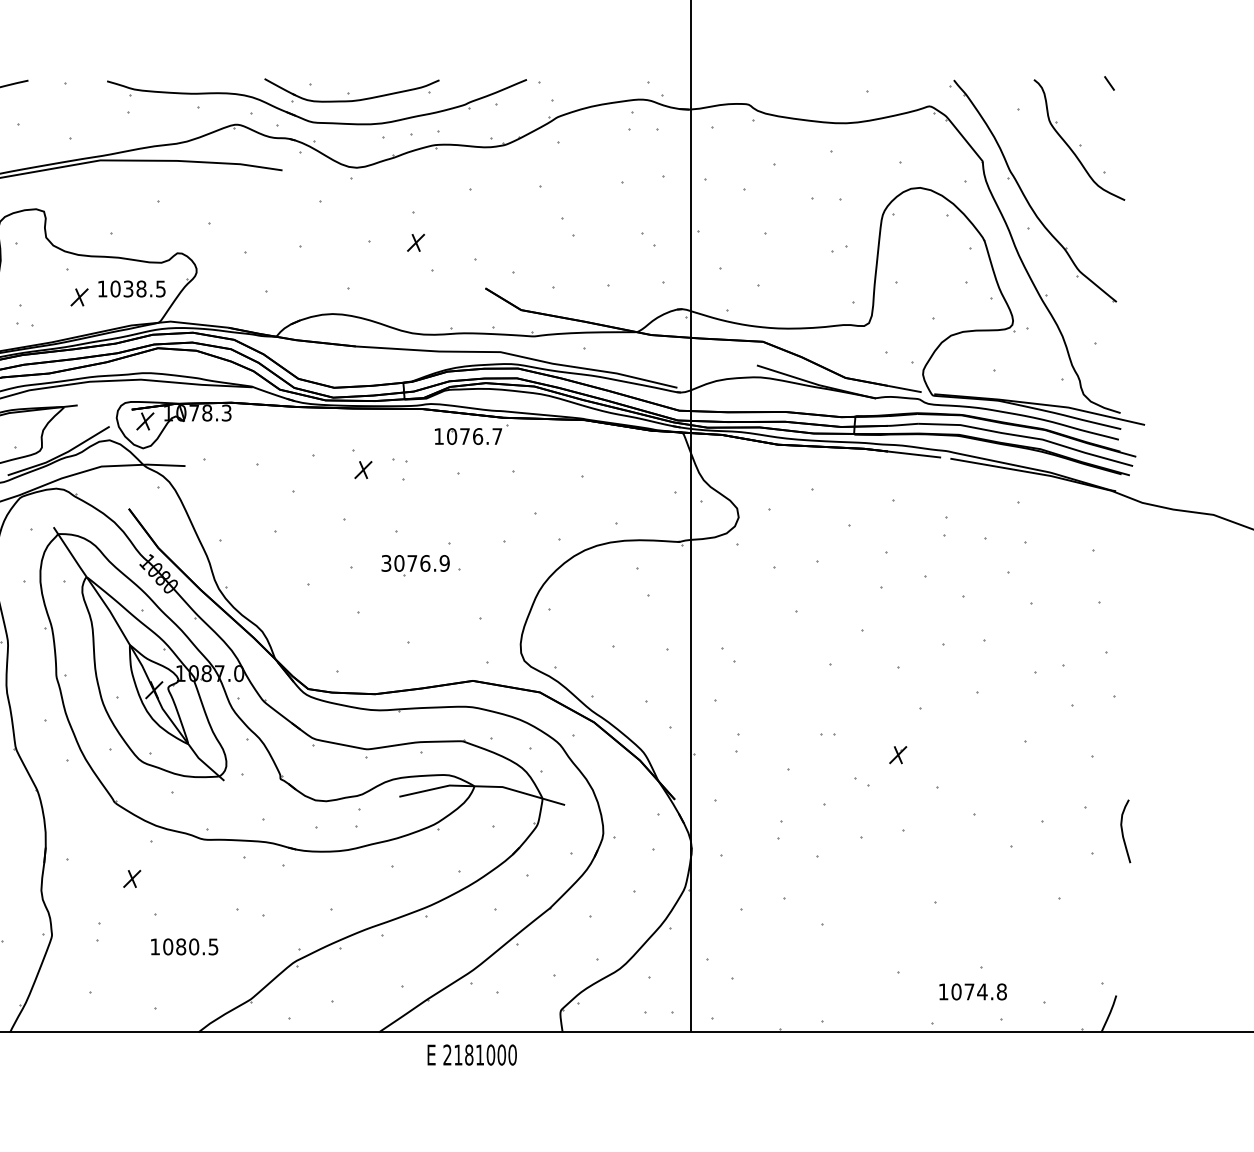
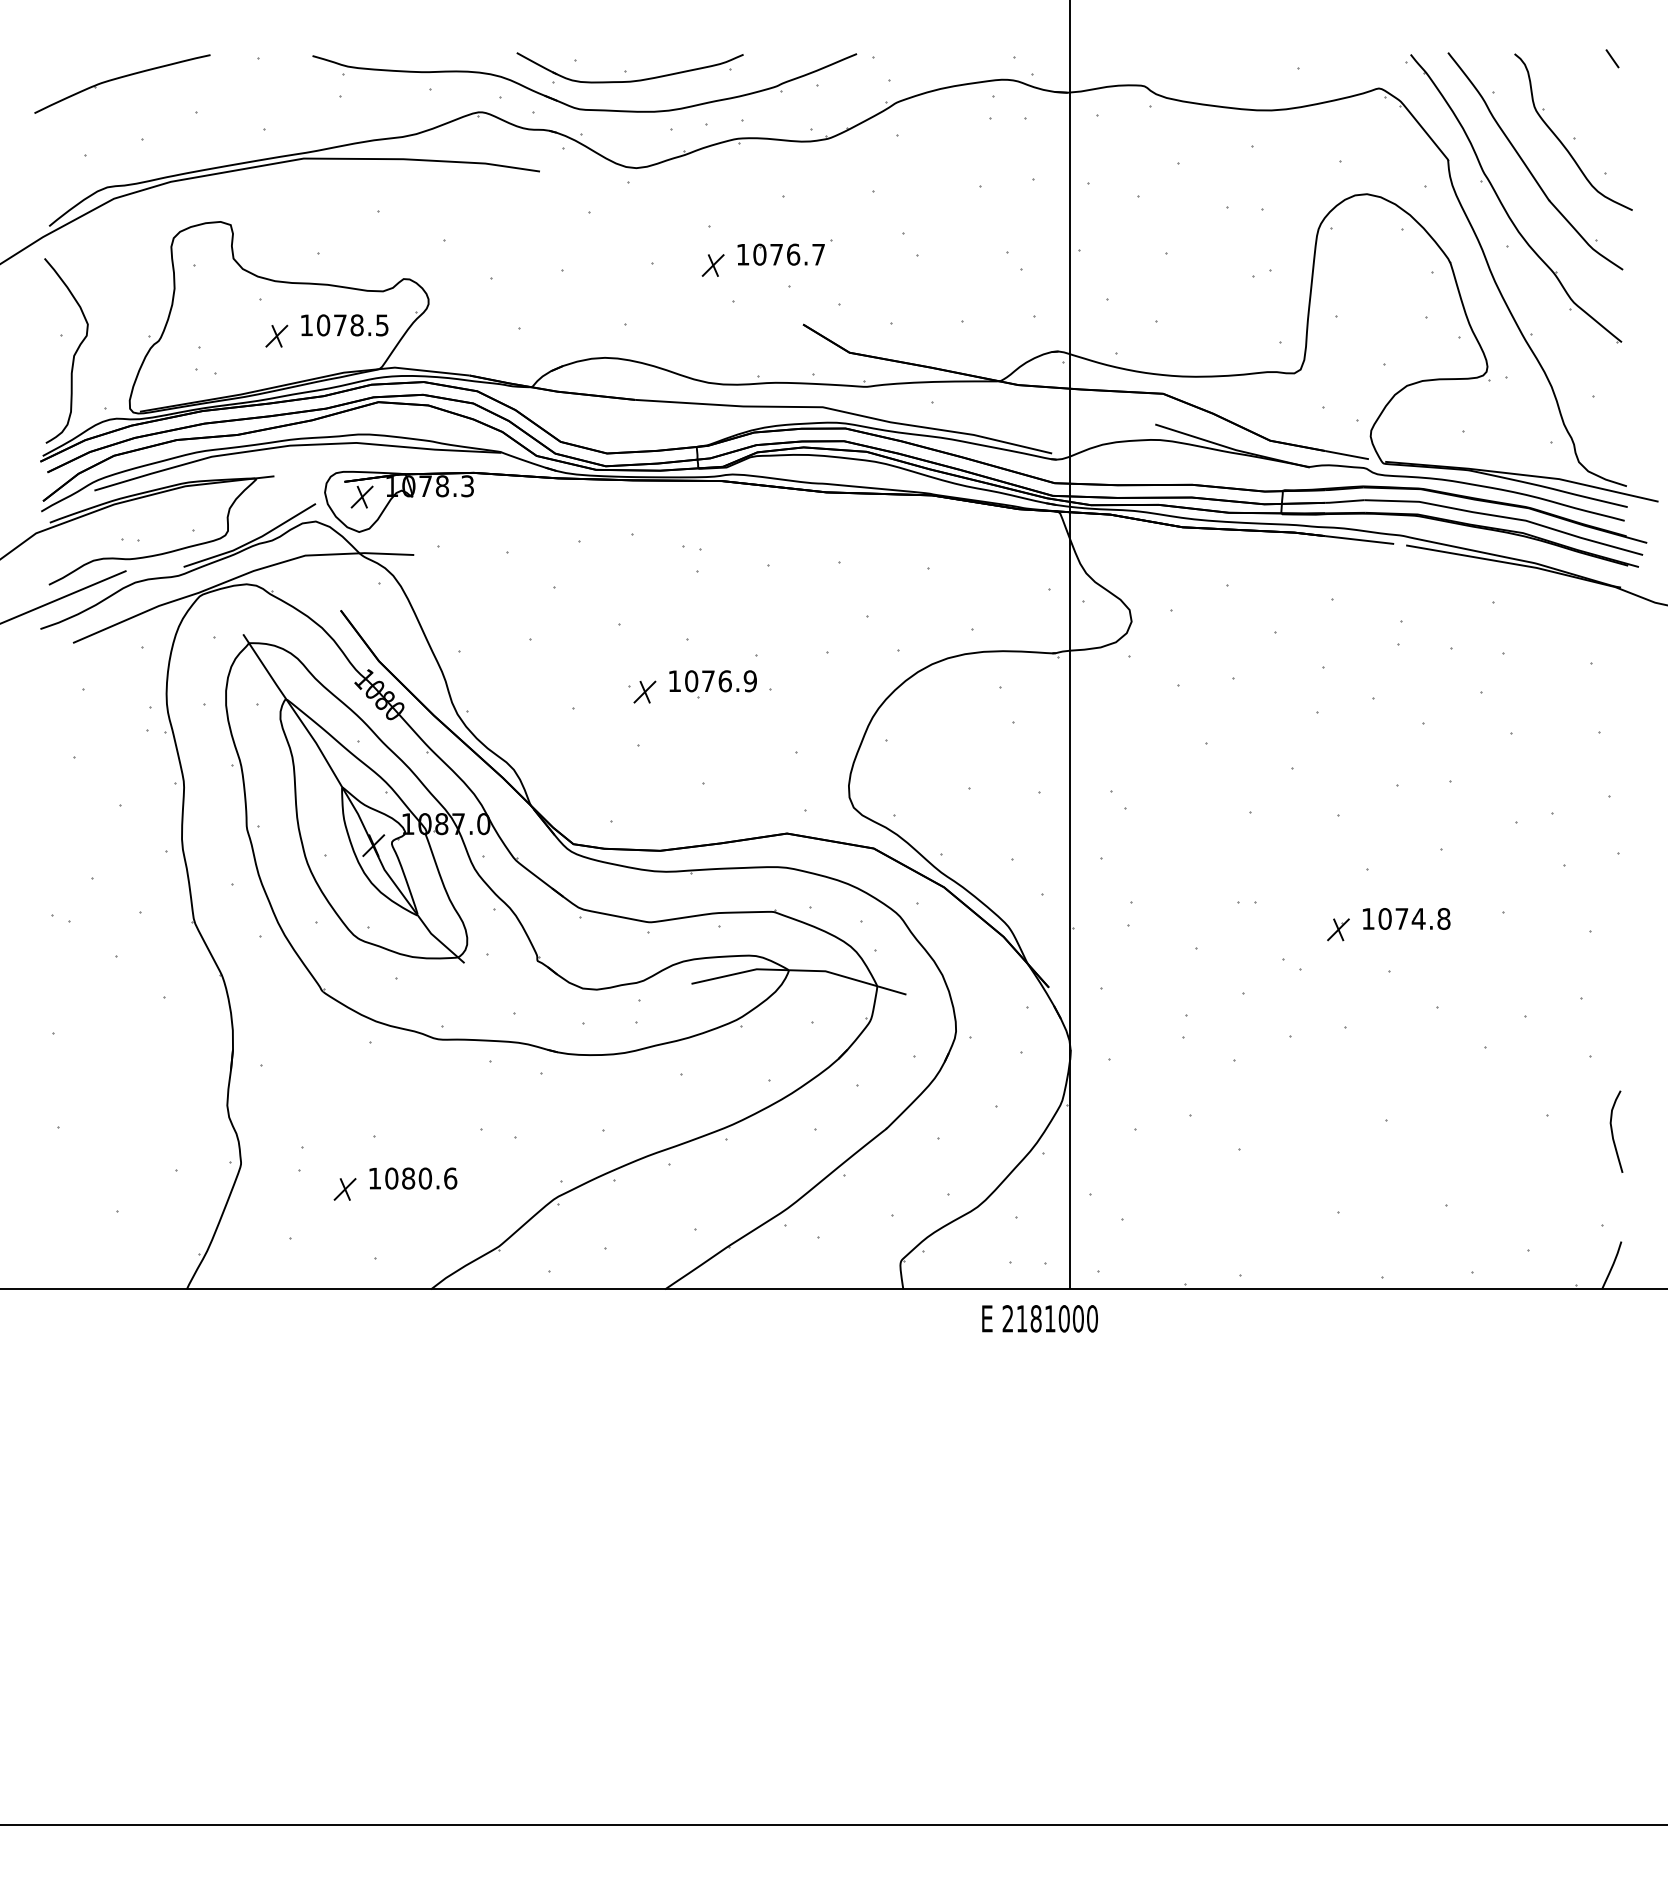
part: (1044, 167) -> (1528, 167), added
text: (128, 289) -> (340, 325), 1038.5 -> 1078.5
part: (471, 434) -> (784, 252), moved
part: (363, 469) -> (644, 691), moved
text: (386, 563) -> (674, 681), 3076.9 -> 1076.9
curve: (1123, 832) -> (1613, 1133), moved
part: (131, 879) -> (344, 1189), moved
text: (213, 946) -> (450, 1178), 1080.5 -> 1080.6
part: (973, 991) -> (1406, 918), moved
text: (471, 1054) -> (1039, 1318), moved

